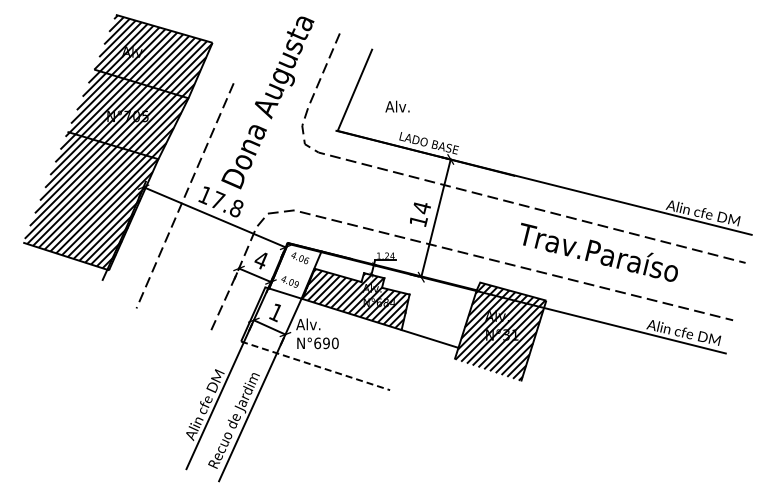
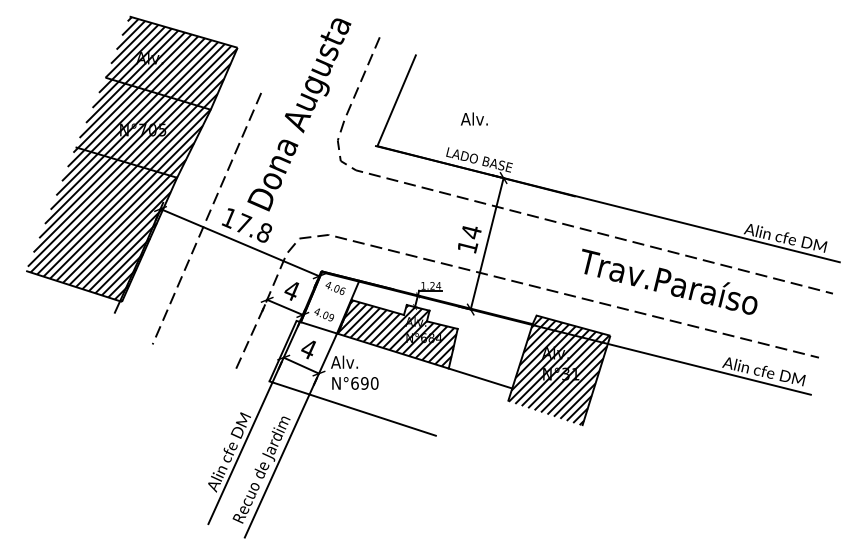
text: (397, 106) -> (474, 118), moved
text: (275, 312) -> (307, 348), 1 -> 4
line: (316, 366) -> (353, 409), dashed -> solid

